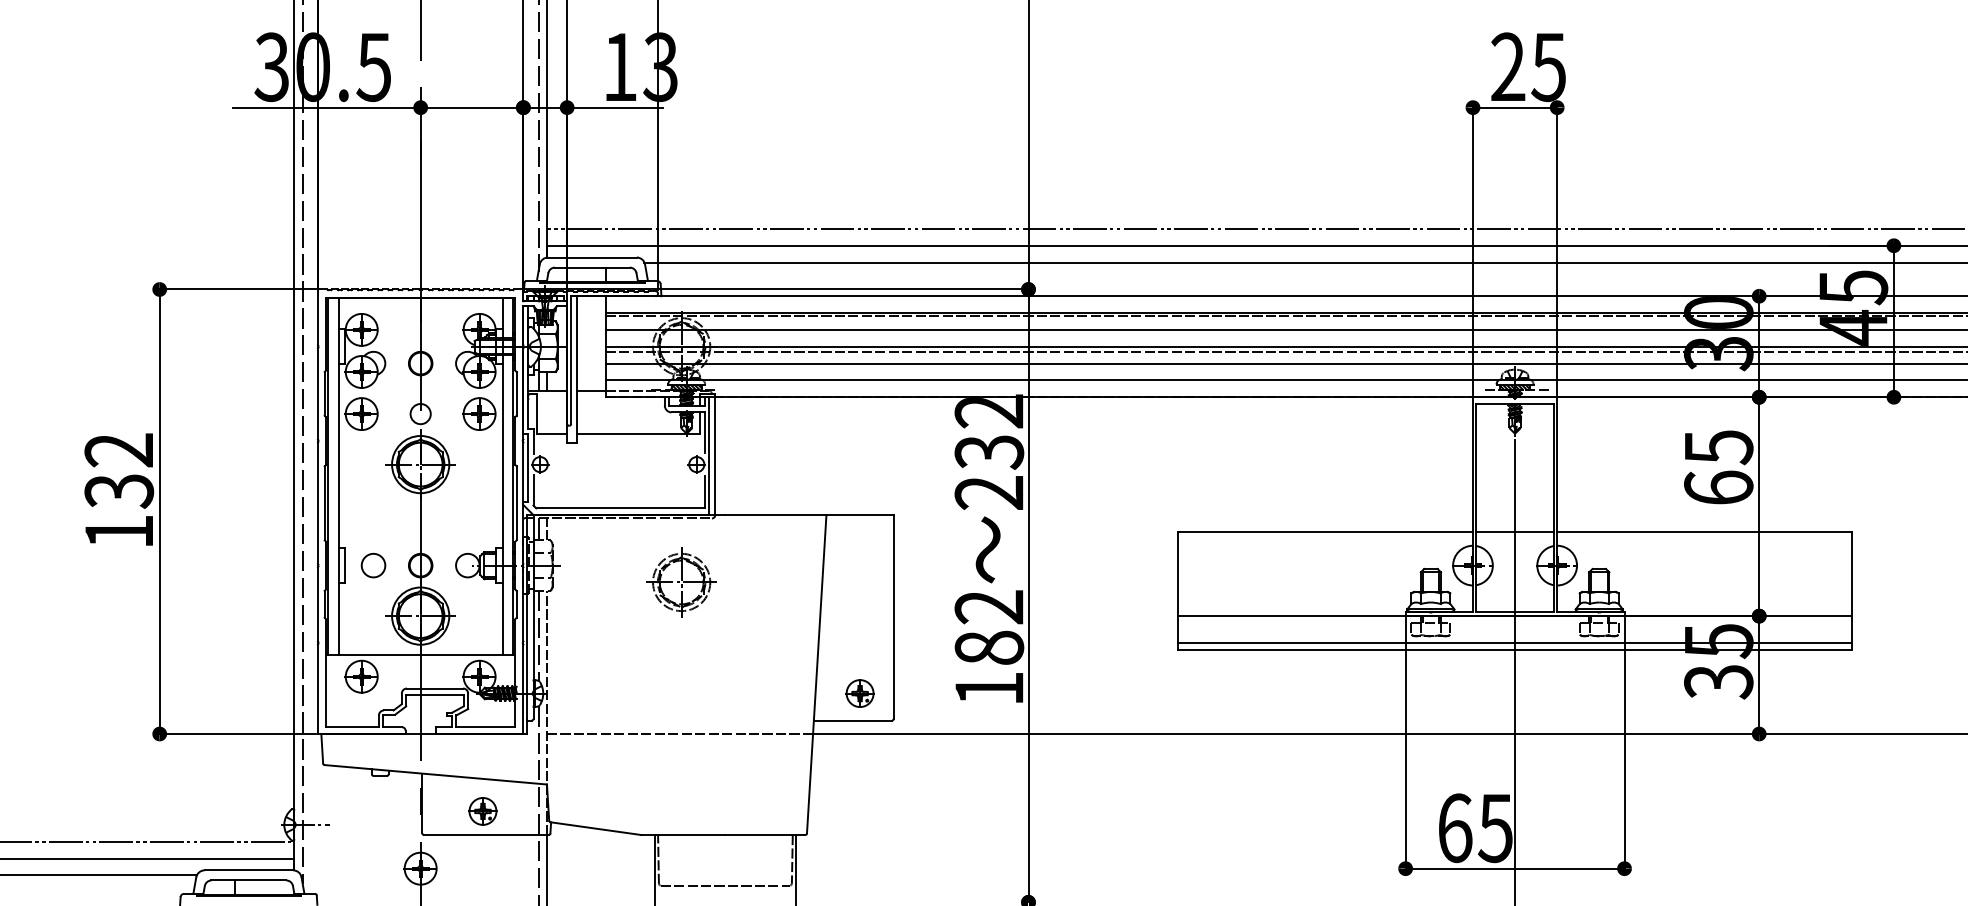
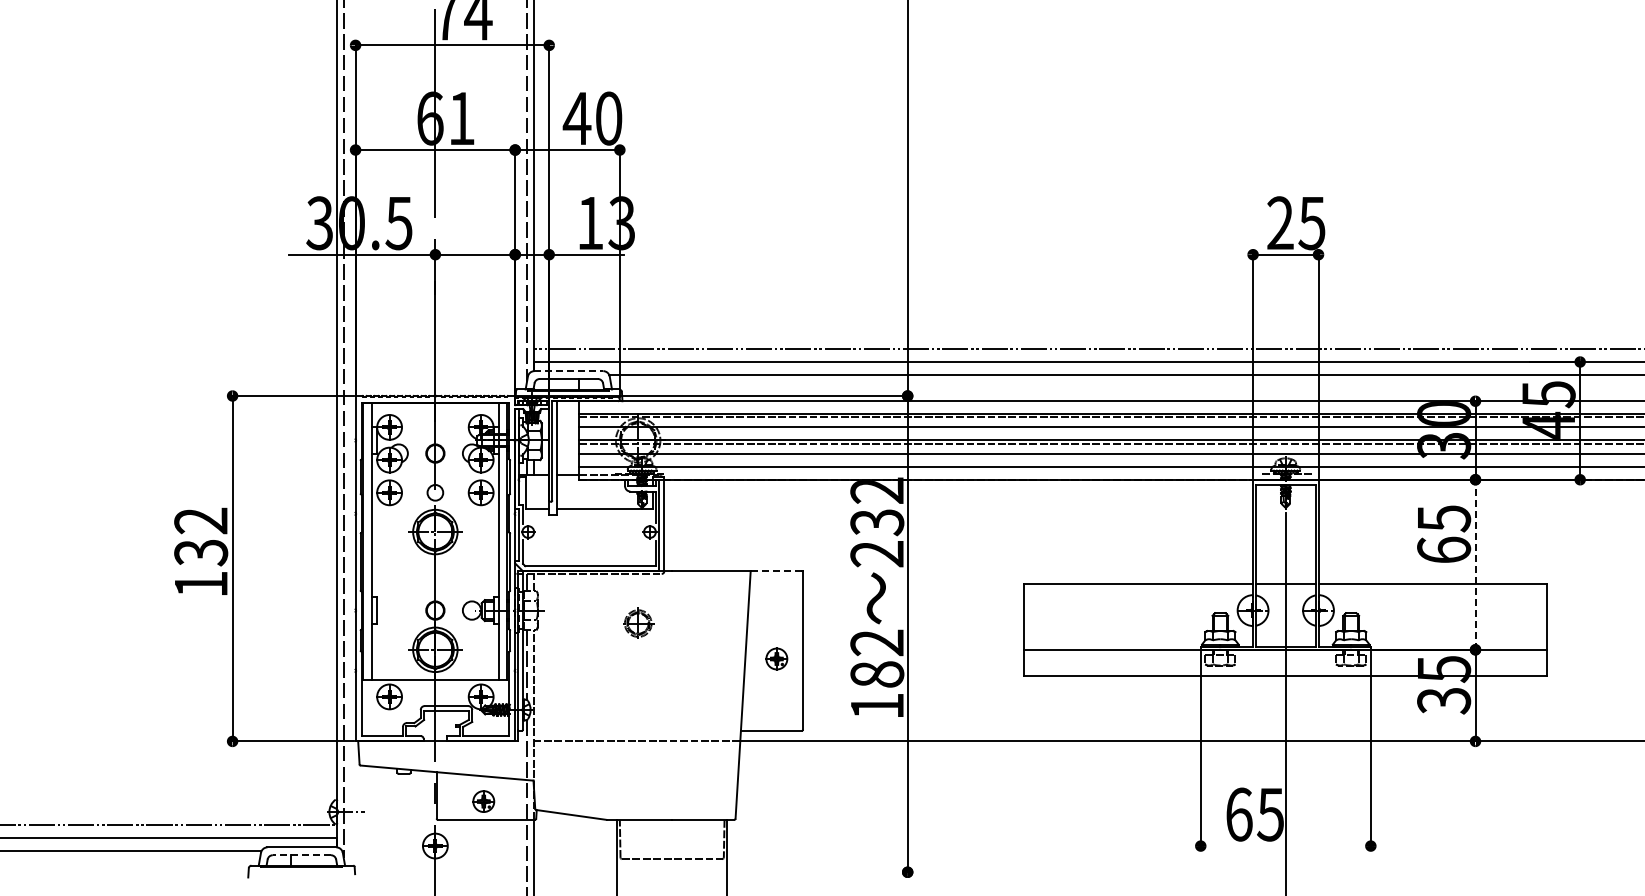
line: (593, 257) -> (569, 371), solid -> dashed
line: (1759, 506) -> (1475, 564), solid -> dashed
line: (859, 515) -> (776, 571), solid -> dashed
circle: (373, 565) -> (398, 610), removed
part: (682, 582) -> (638, 623), size x0.6
line: (1514, 642) -> (1285, 670), removed
part: (859, 692) -> (776, 658), moved
line: (1514, 869) -> (1285, 846), removed
line: (248, 880) -> (301, 855), solid -> dashed

